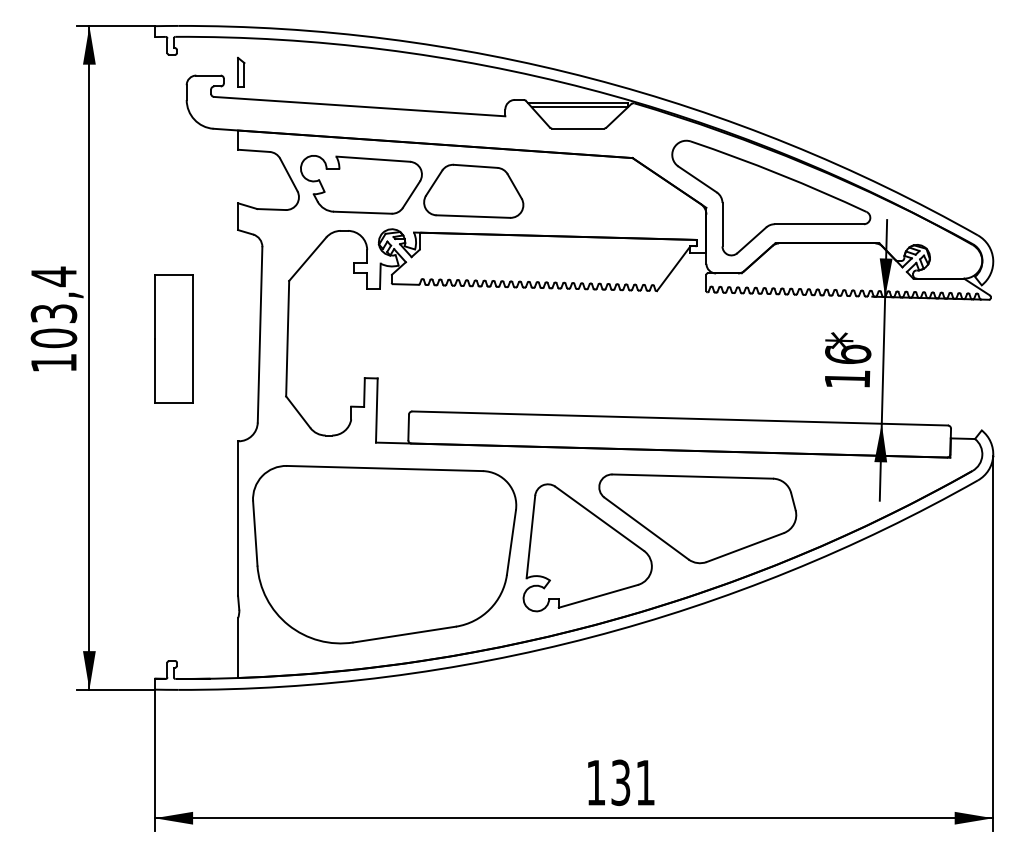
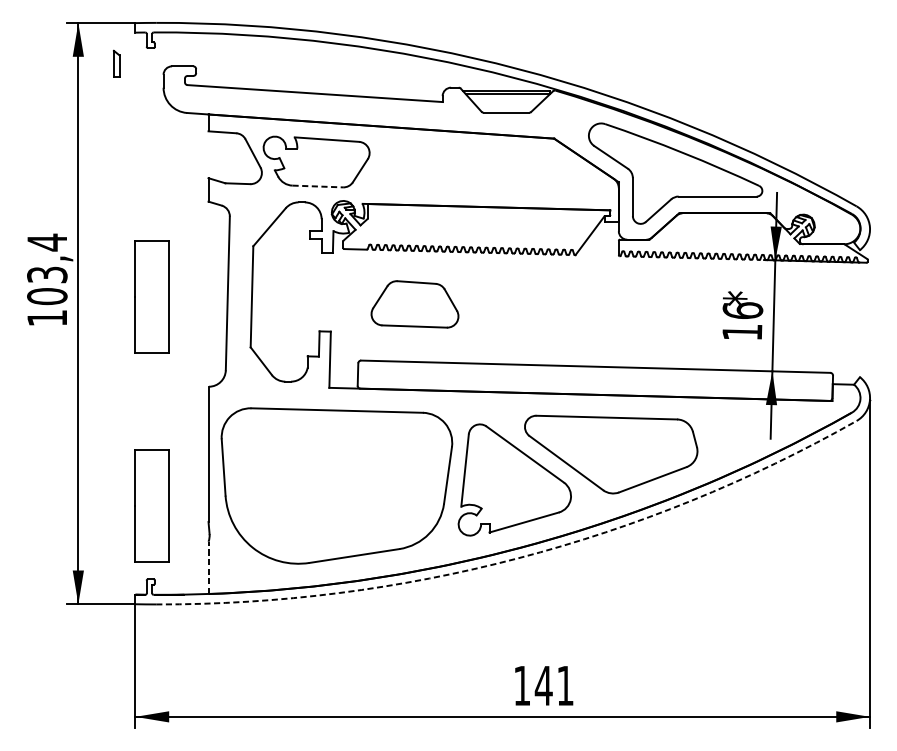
part: (241, 71) -> (116, 62), moved
part: (473, 190) -> (414, 303), moved
line: (362, 212) -> (317, 186), solid -> dashed
part: (173, 577) -> (152, 506), added
arc: (591, 637) -> (518, 558), solid -> dashed
line: (238, 648) -> (208, 568), solid -> dashed
text: (620, 782) -> (543, 685), 131 -> 141

